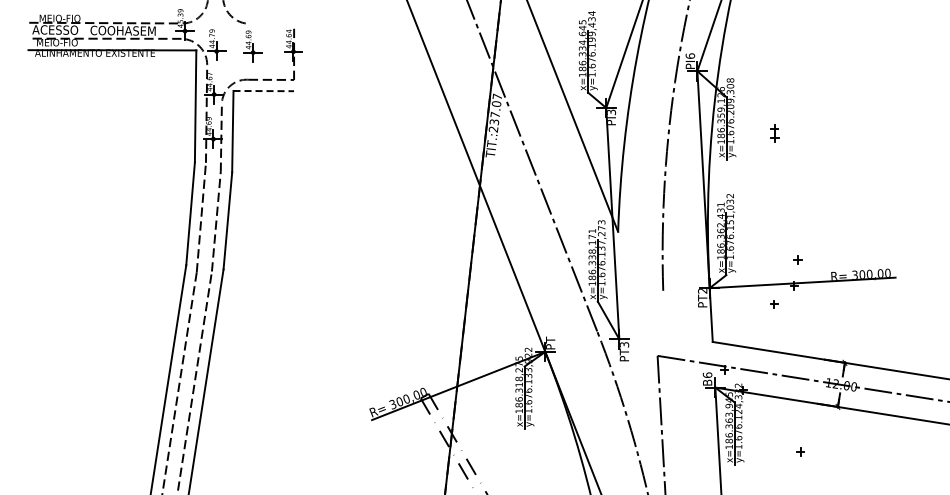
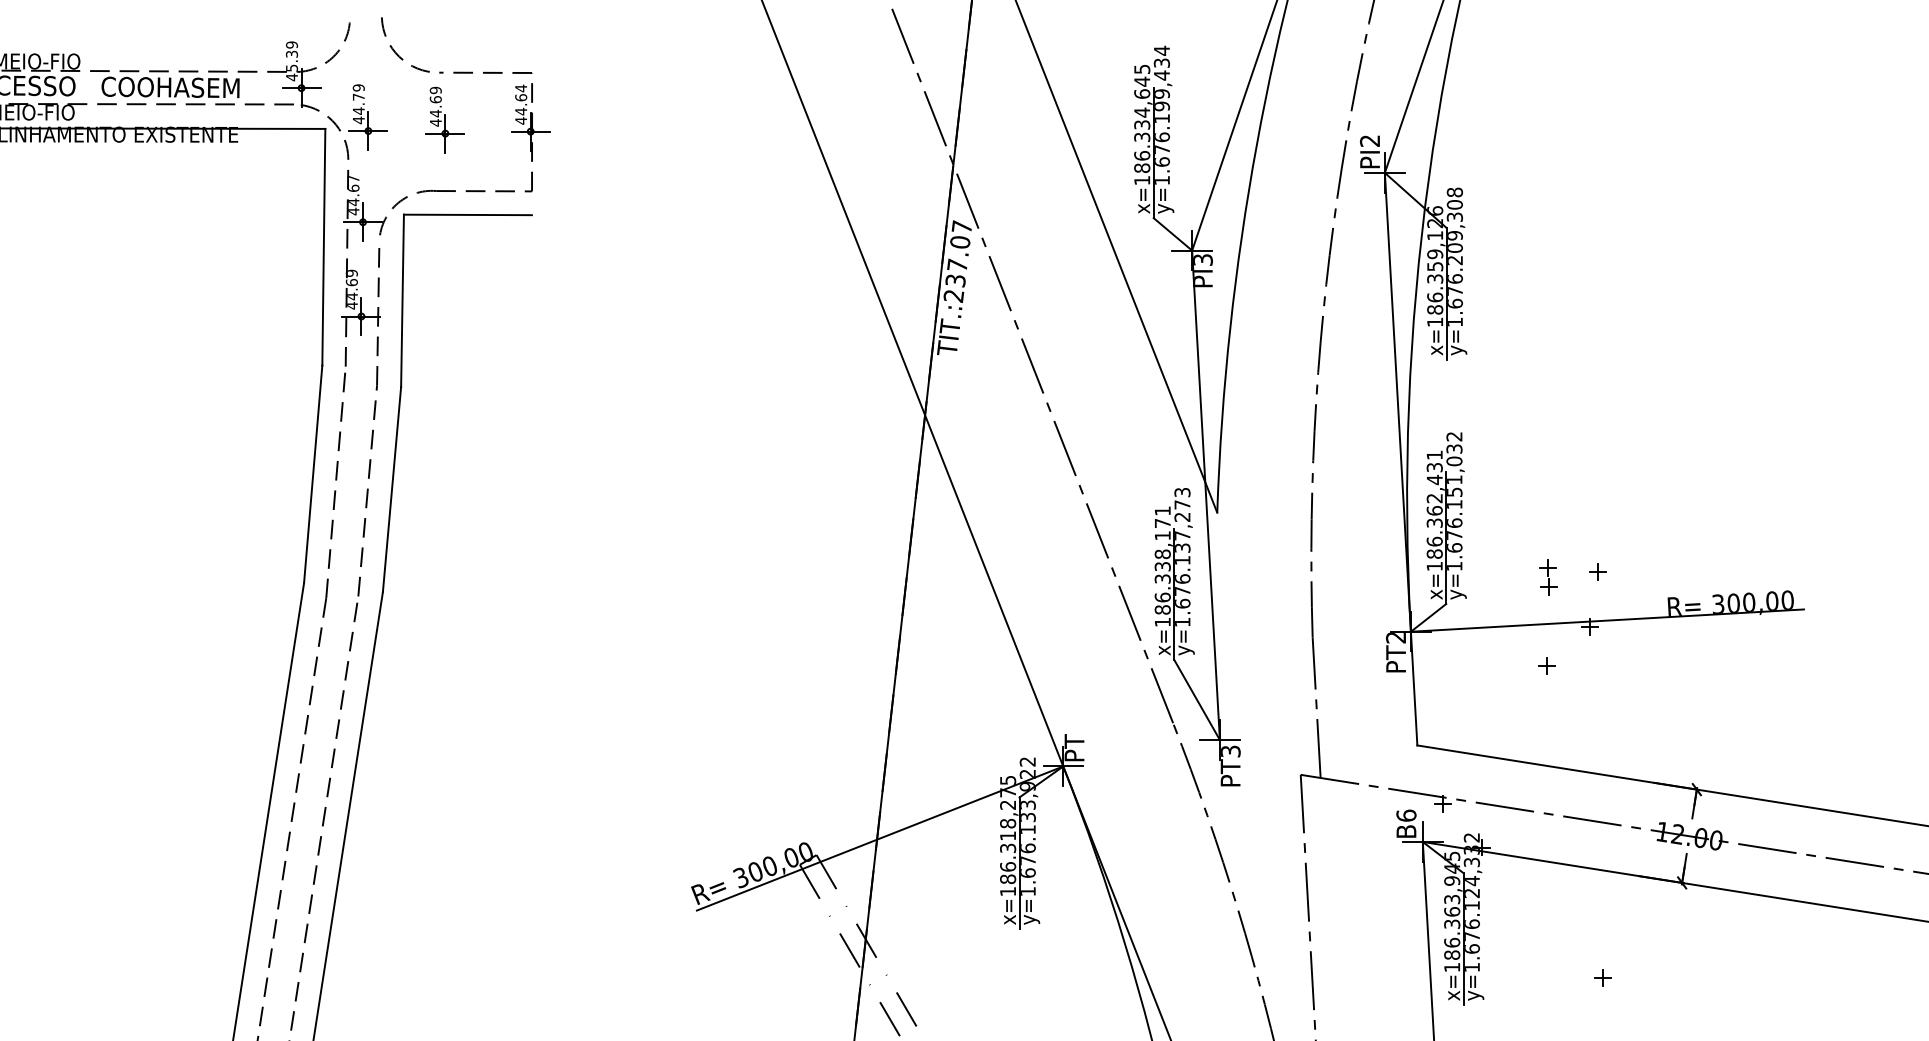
line: (272, 23) -> (486, 71), added
text: (690, 55) -> (1370, 139), PI6 -> PI2
line: (264, 91) -> (469, 215), dashed -> solid
part: (774, 133) -> (1547, 577), moved
line: (665, 323) -> (1317, 706), added

